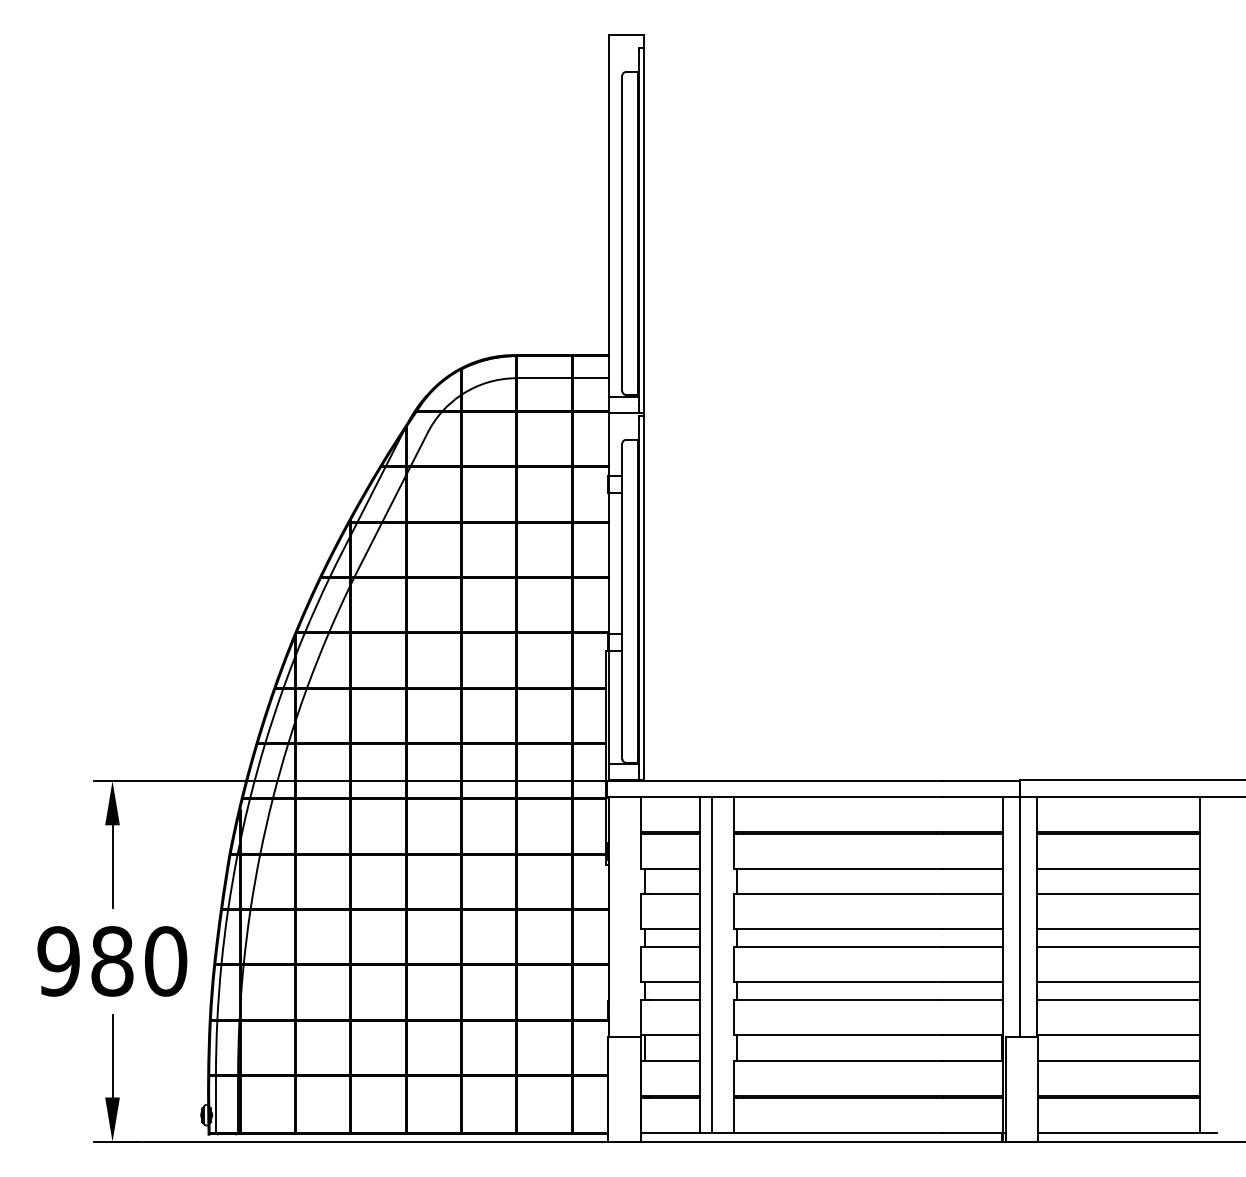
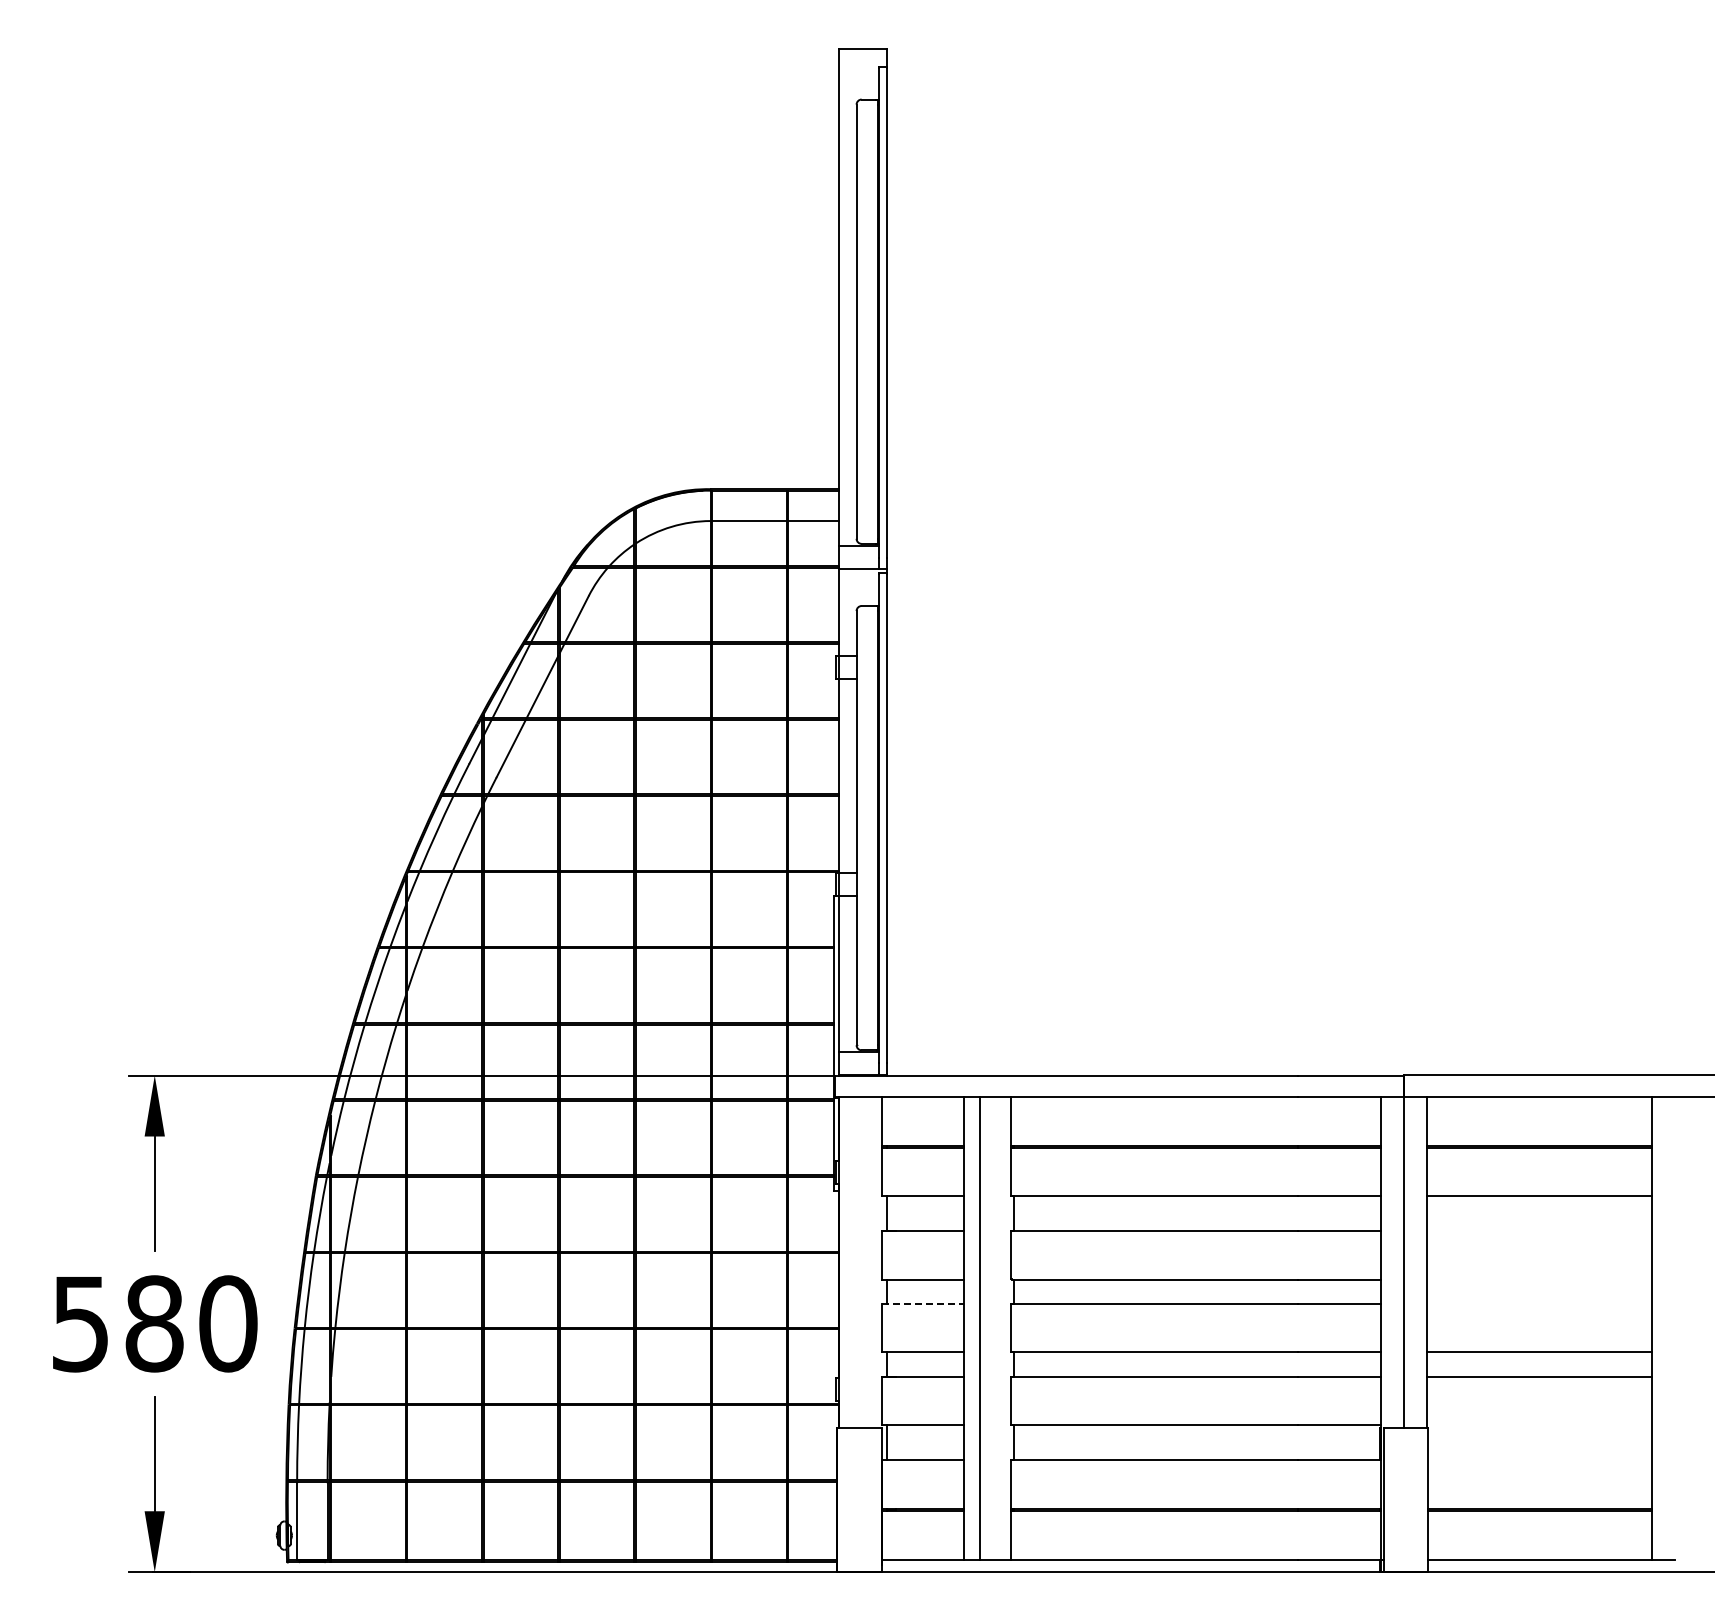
line: (1118, 893) -> (1539, 1230), removed
line: (1118, 929) -> (1539, 1279), removed
line: (670, 947) -> (923, 1304), solid -> dashed
line: (1118, 947) -> (1539, 1304), removed
text: (58, 961) -> (80, 1323), 980 -> 580
line: (1118, 1035) -> (1539, 1425), removed
line: (1119, 1060) -> (1540, 1460), removed

